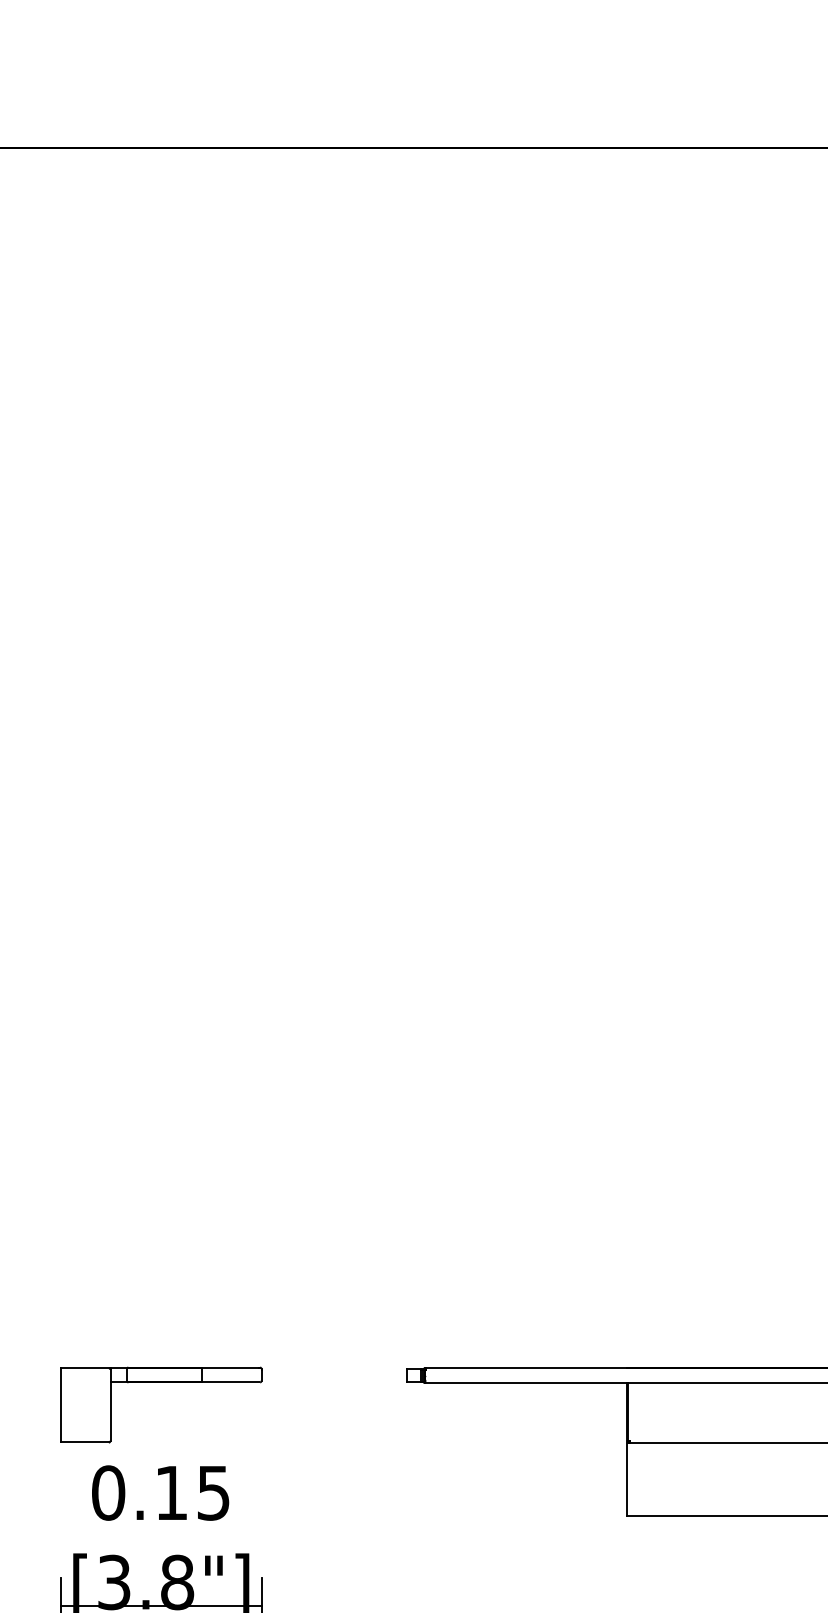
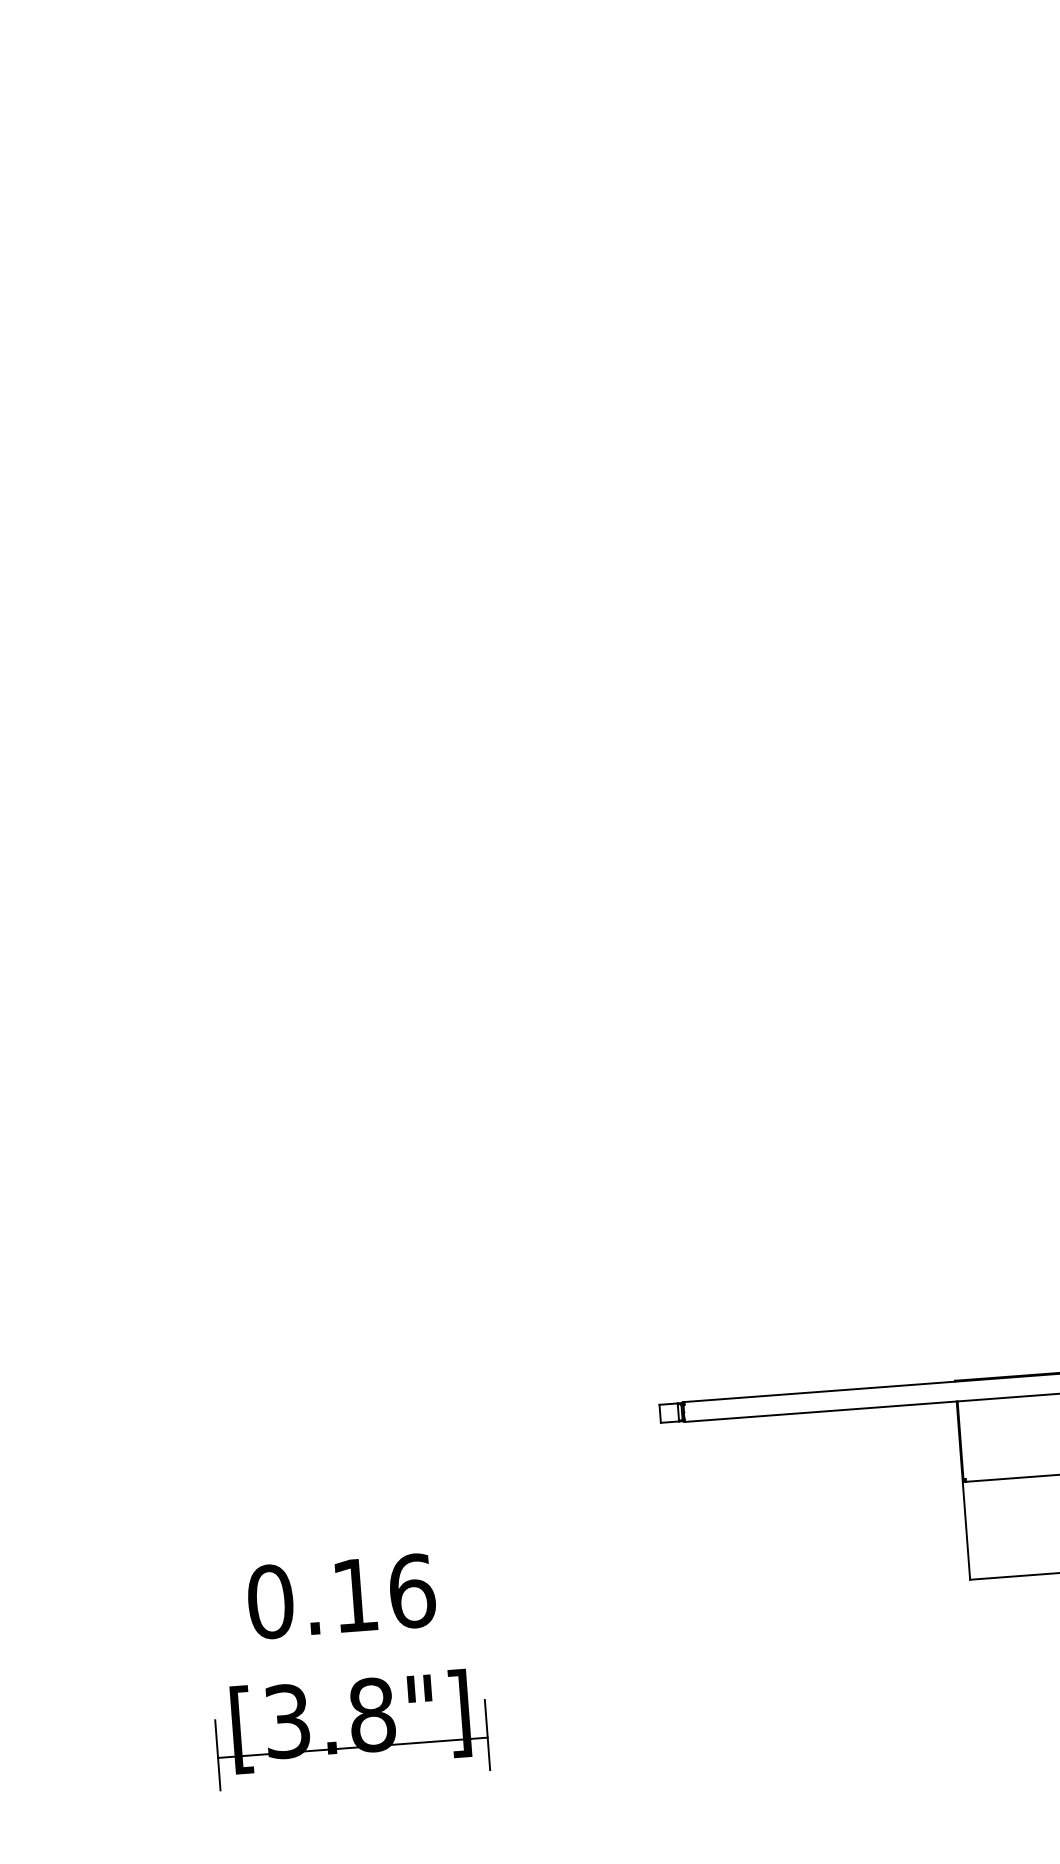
part: (161, 1382) -> (330, 1447), removed
text: (213, 1492) -> (411, 1590), 0.15 -> 0.16

